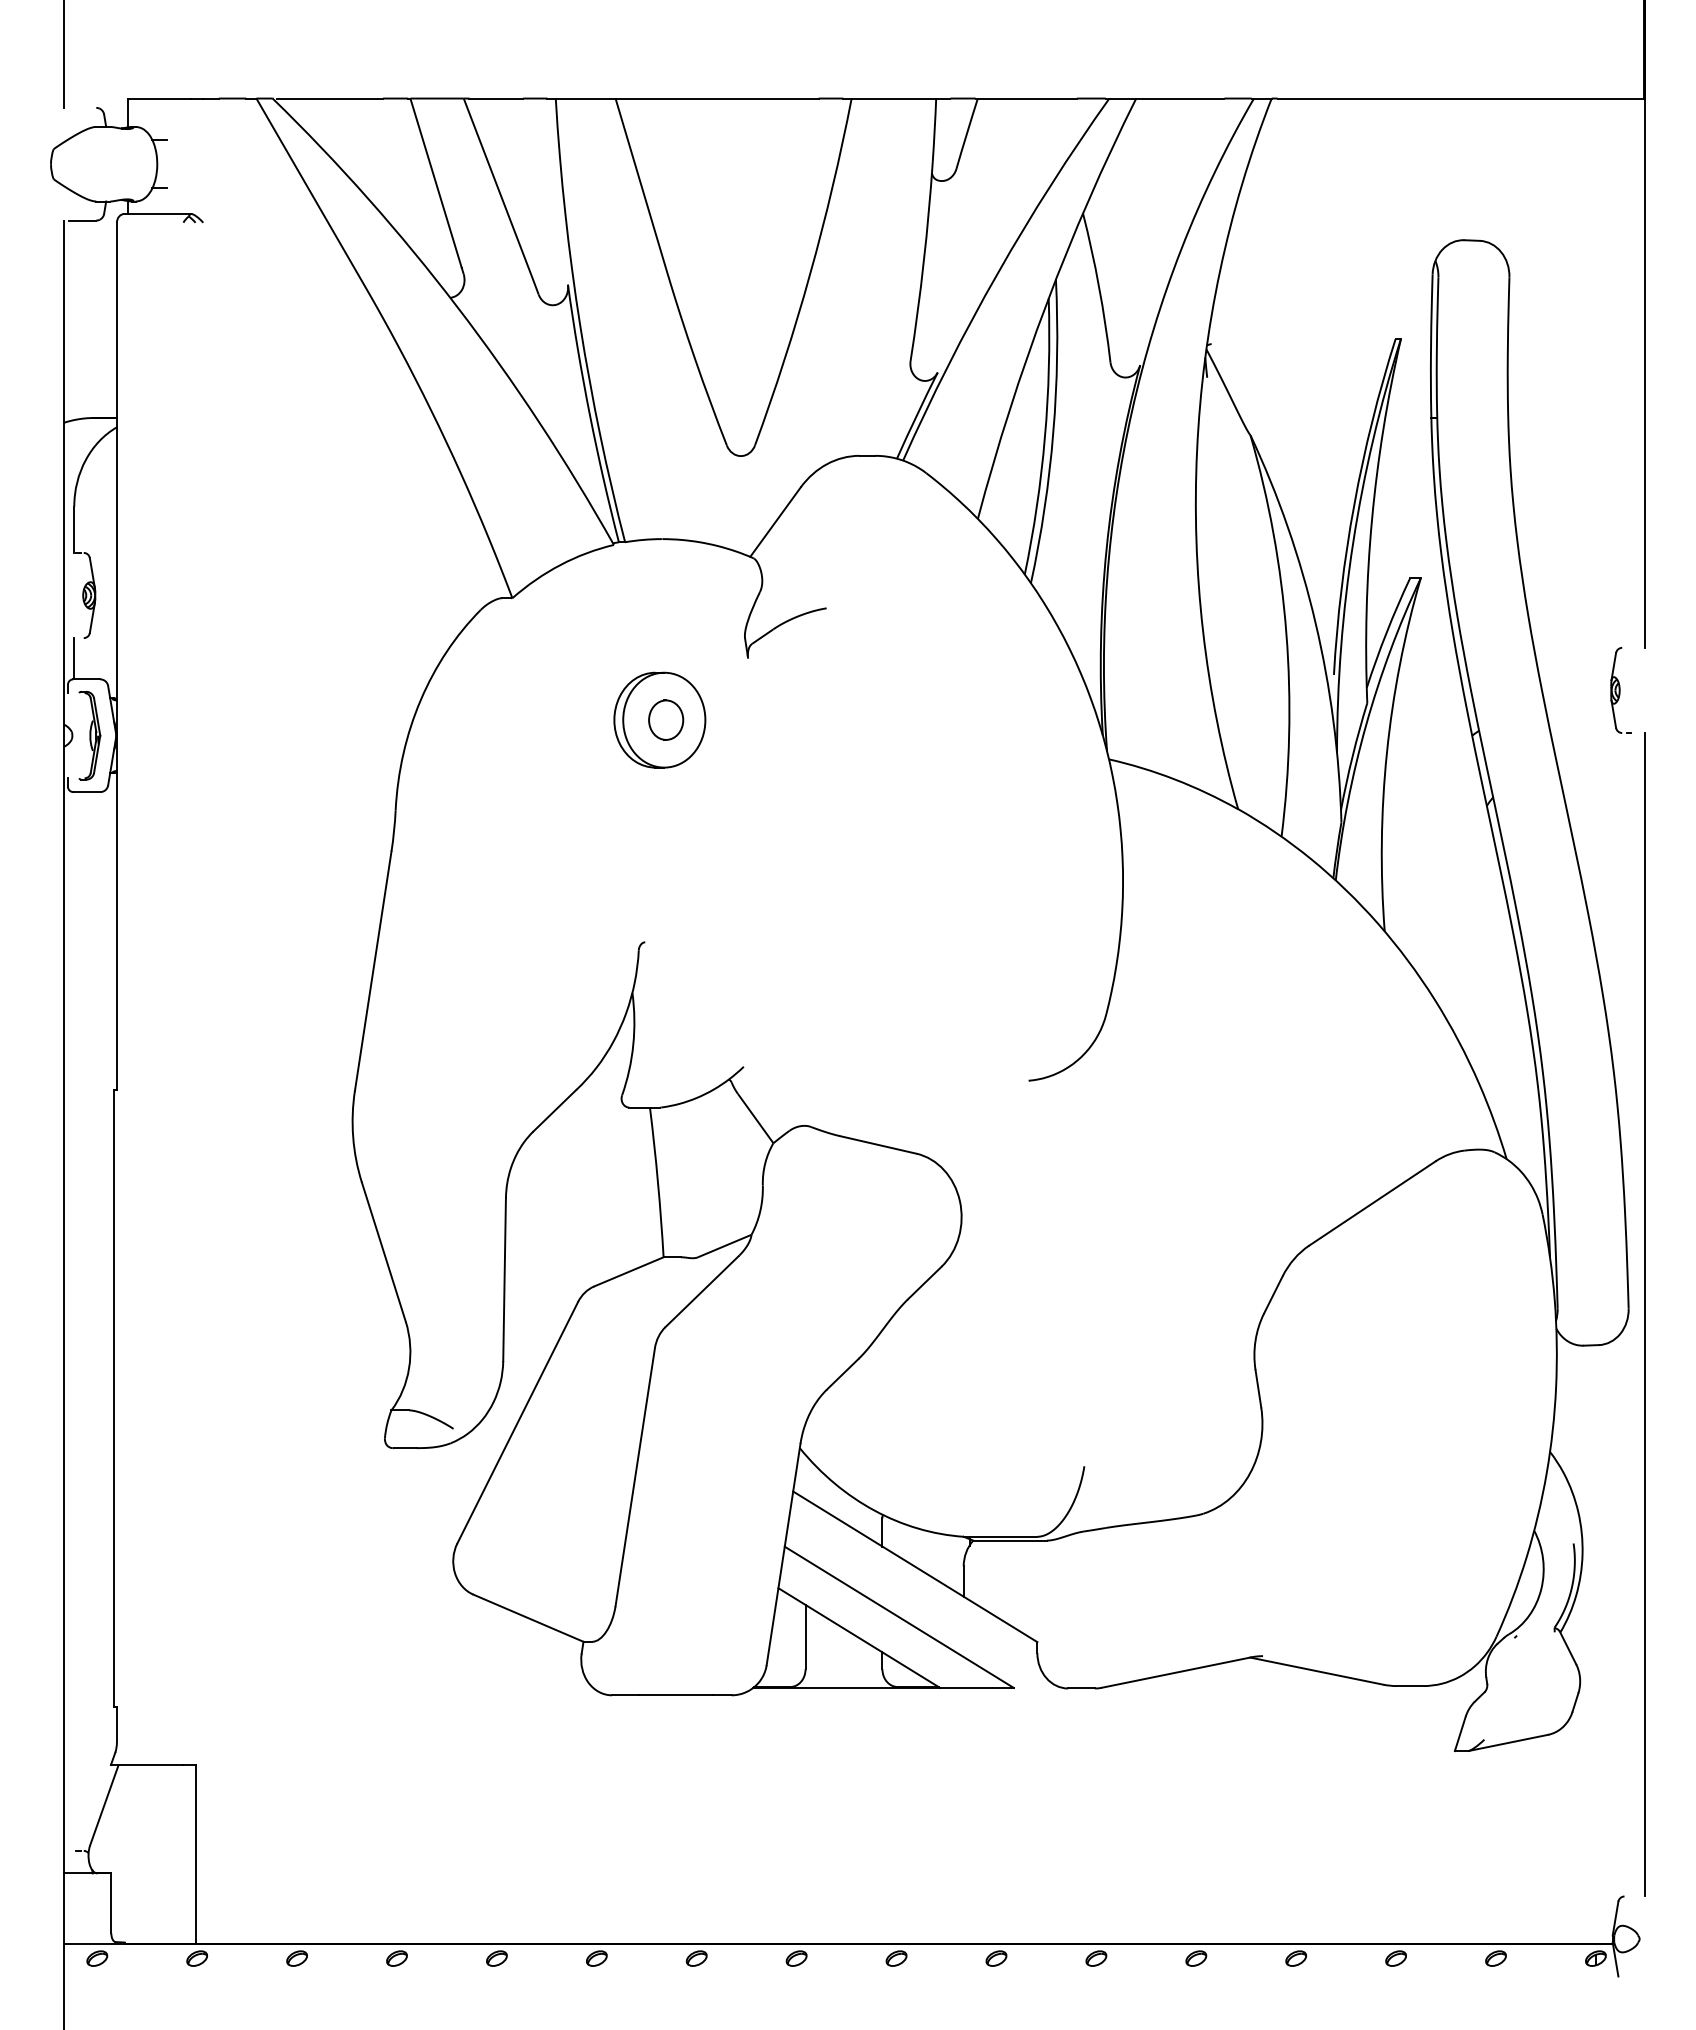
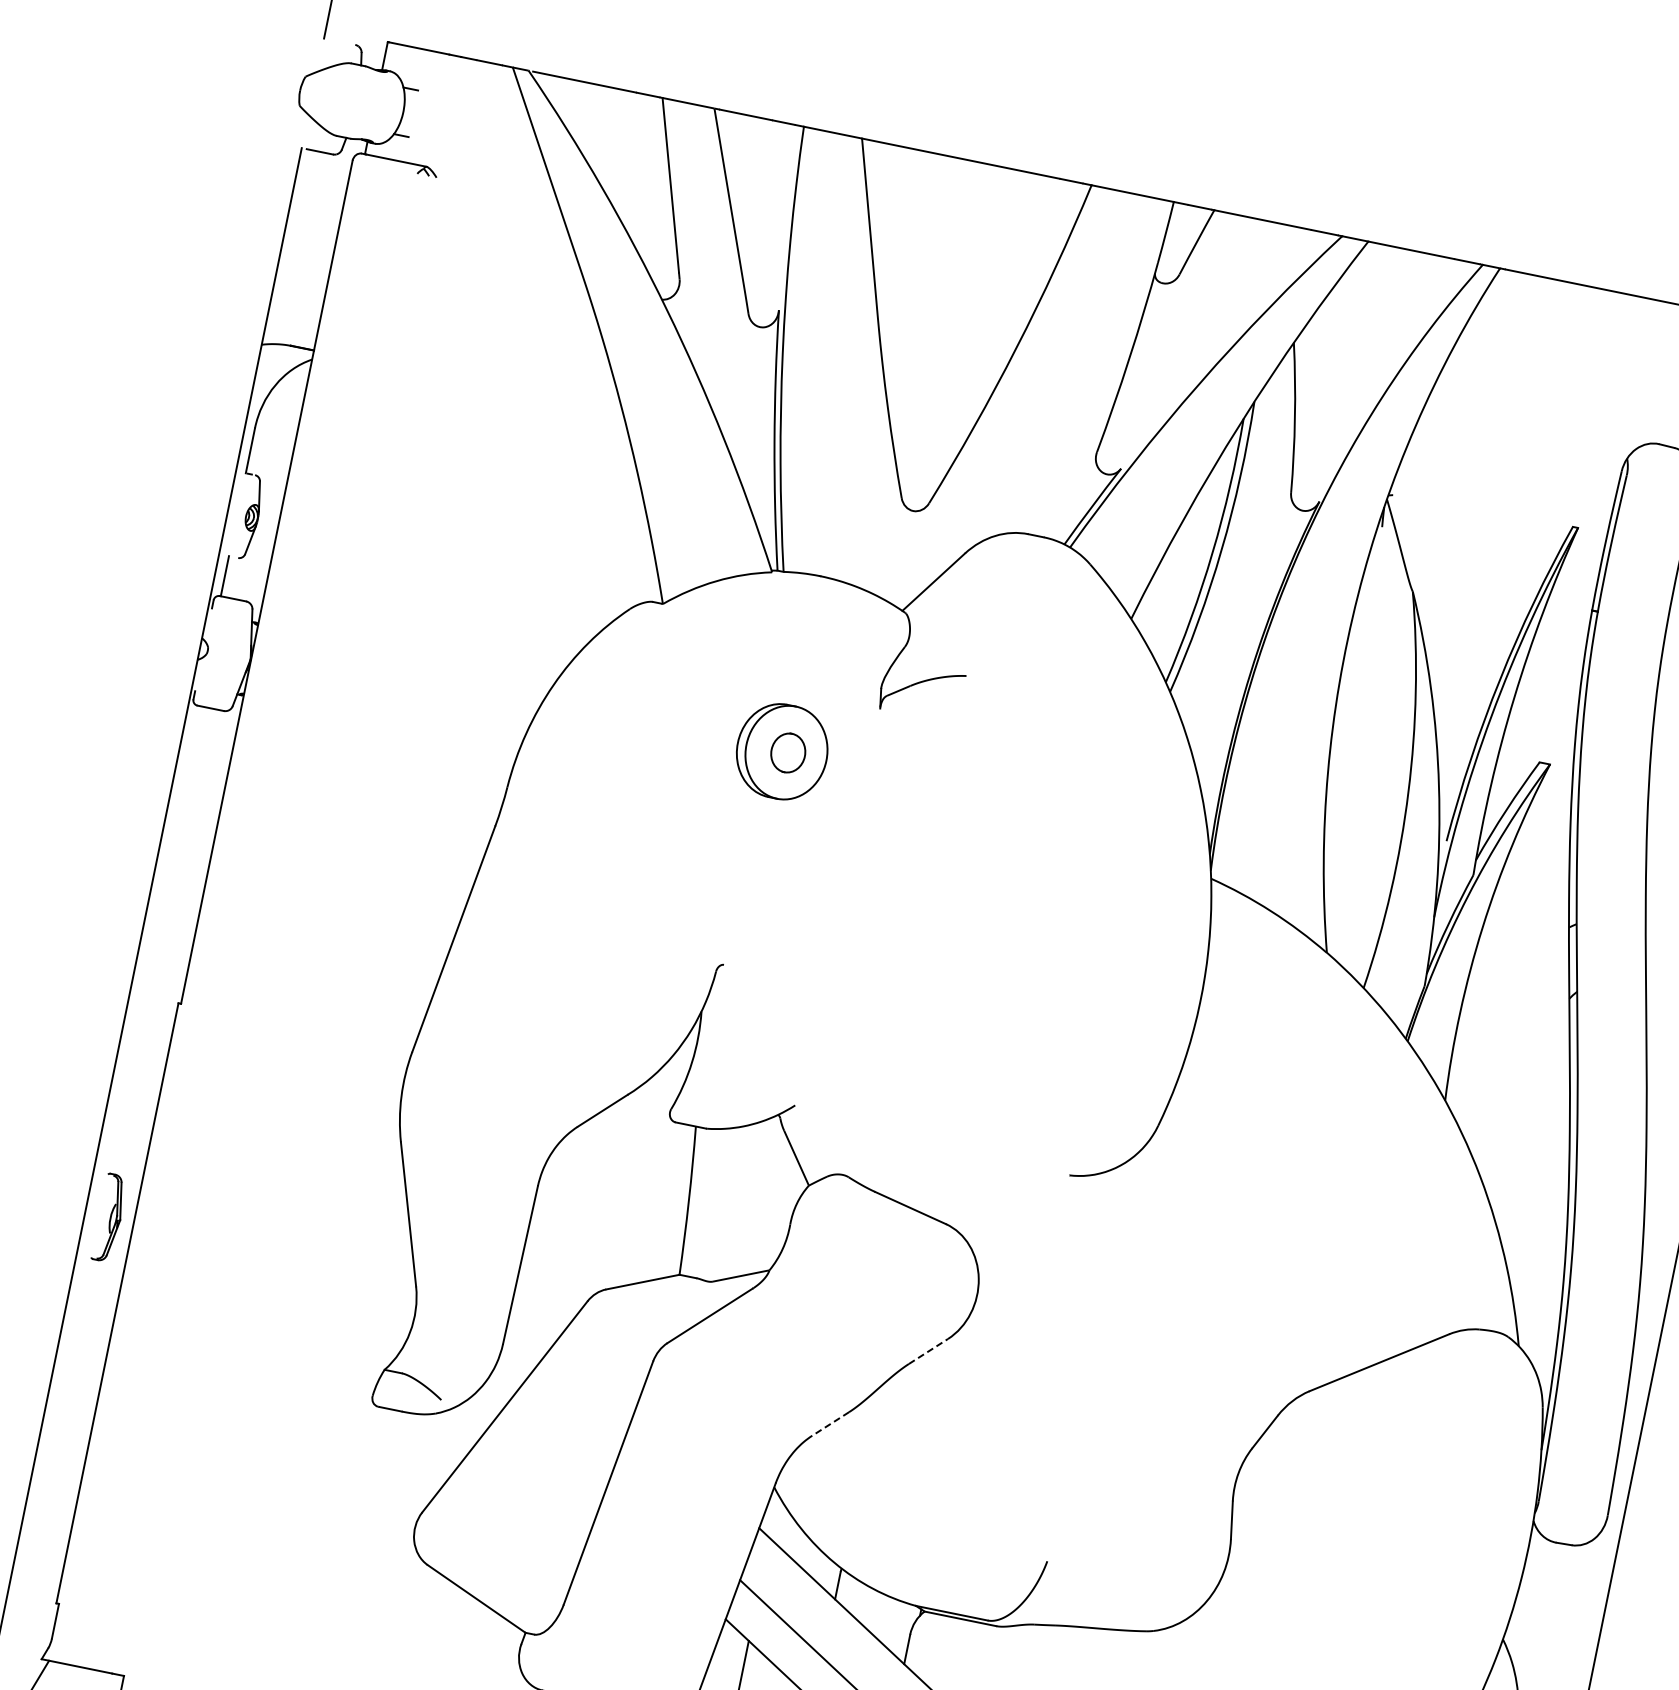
part: (89, 735) -> (109, 1217), moved
line: (925, 1282) -> (929, 1351), solid -> dashed
line: (842, 1374) -> (830, 1424), solid -> dashed

